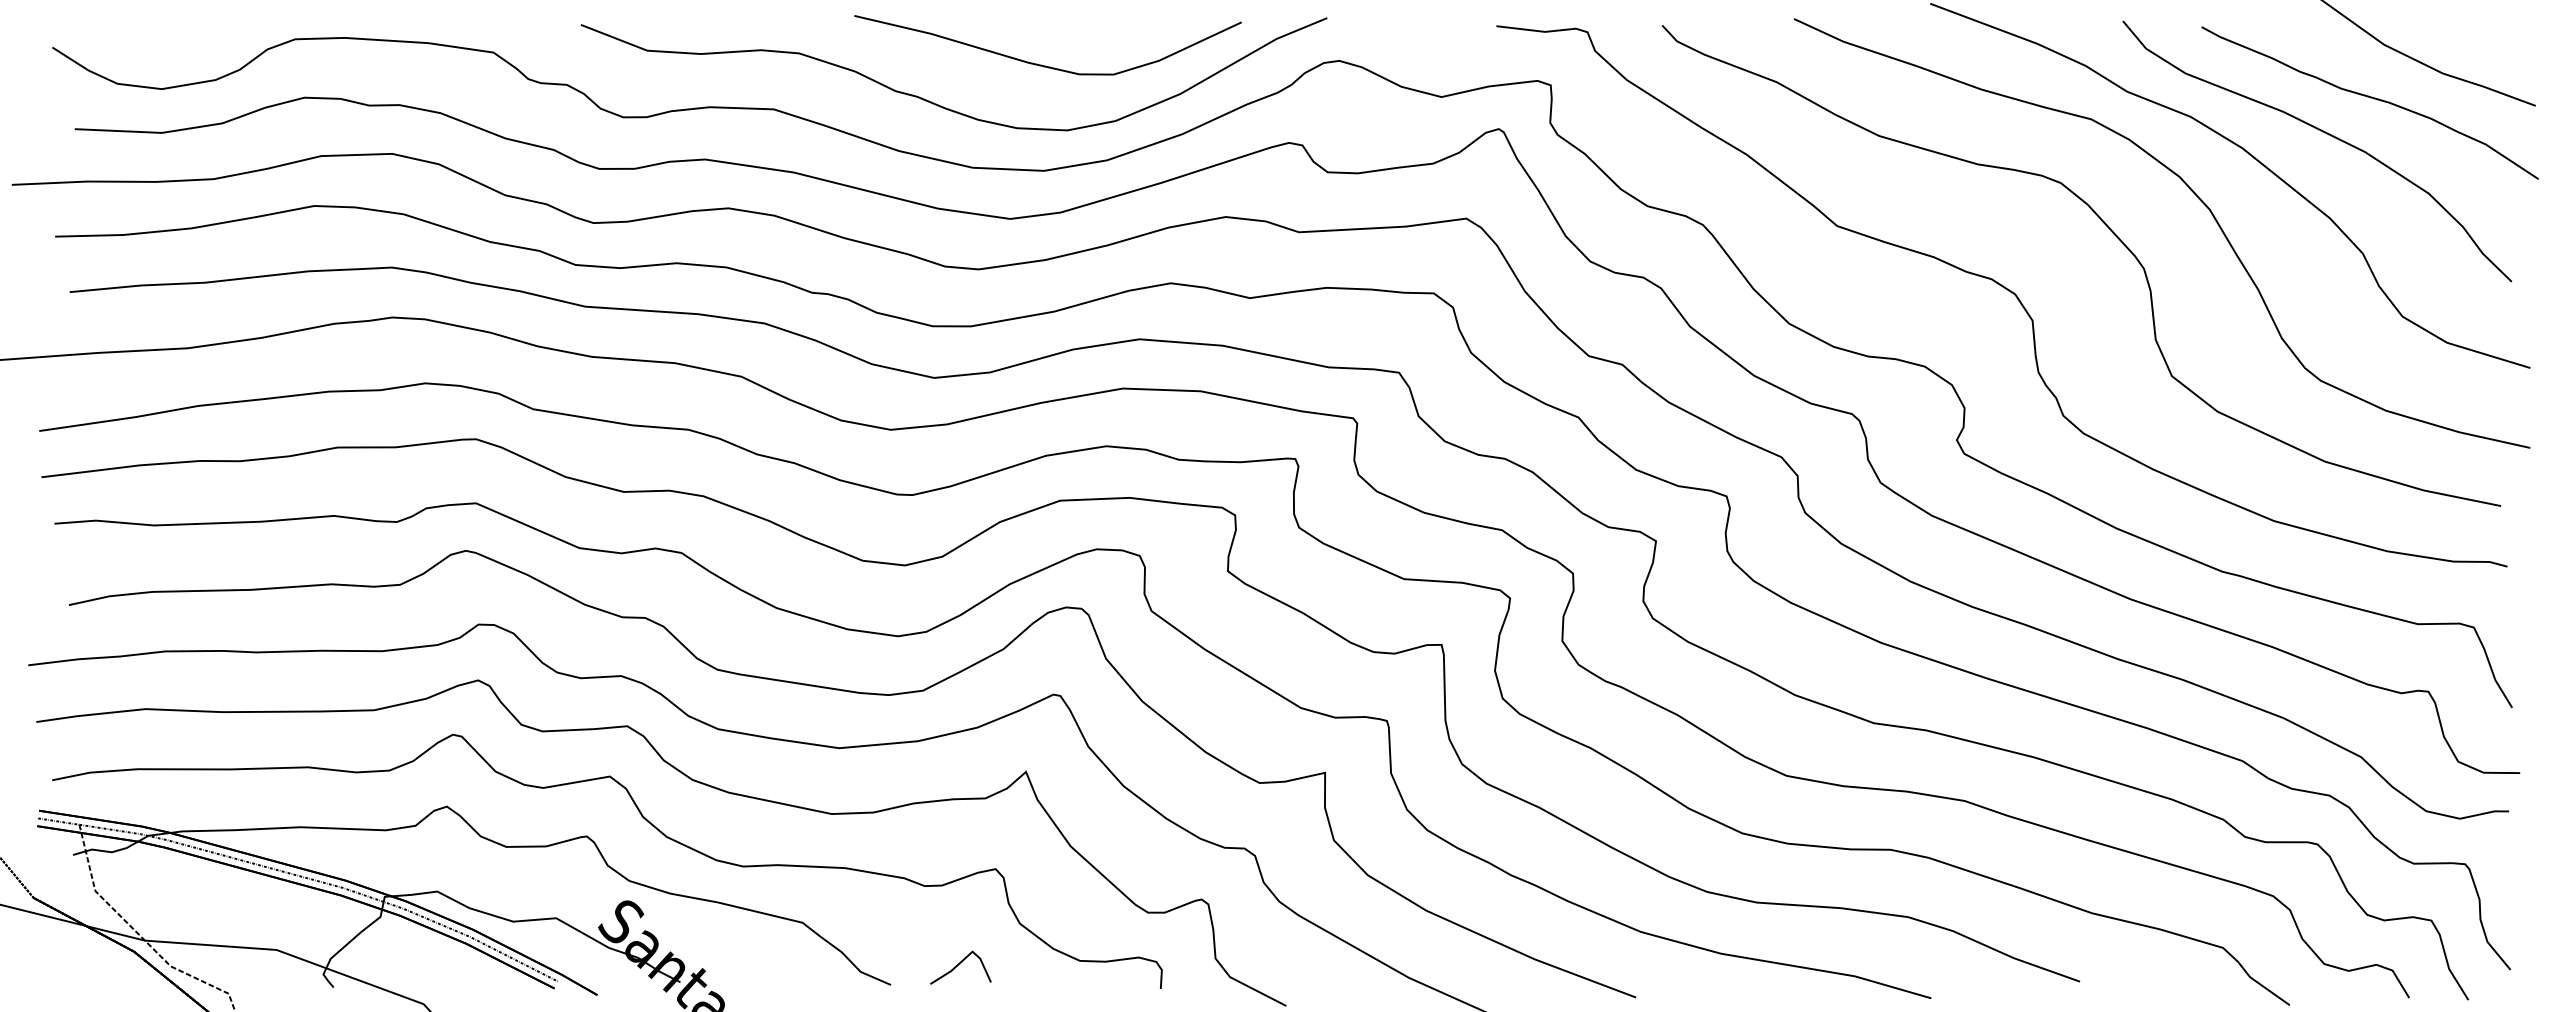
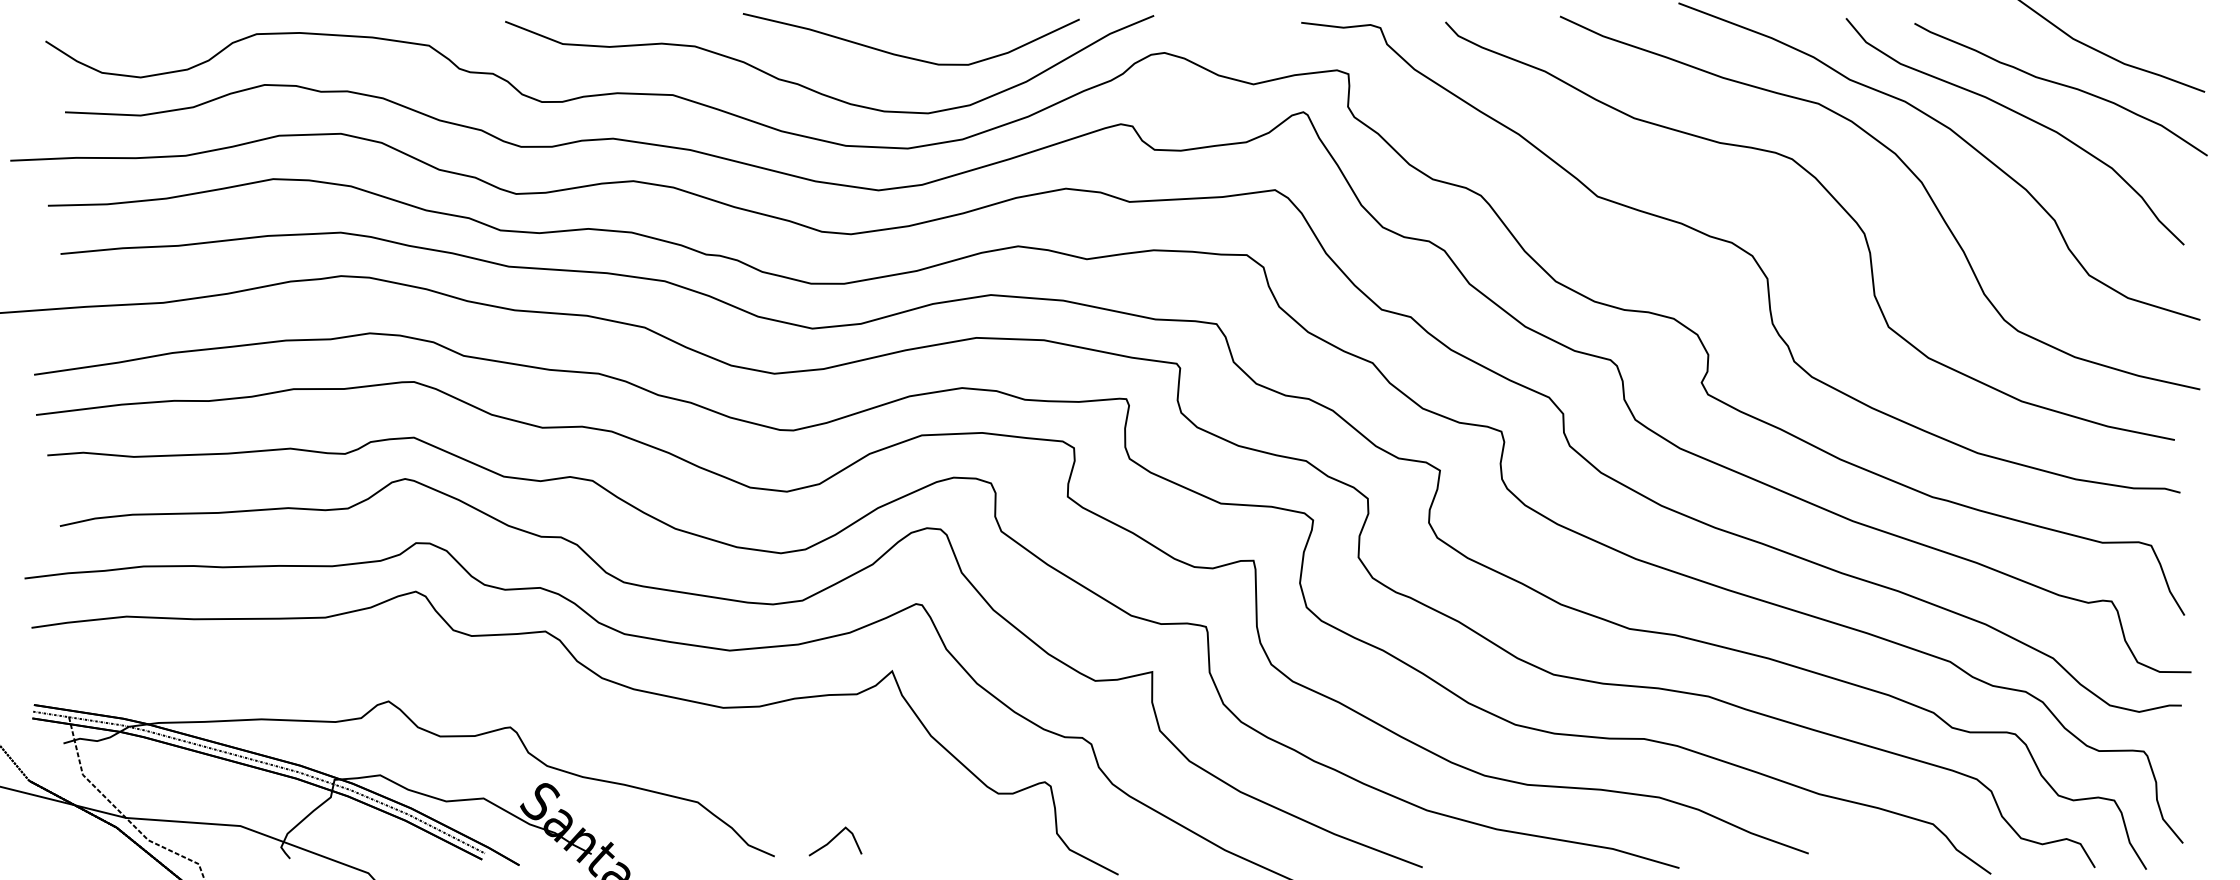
part: (646, 821) -> (562, 714), removed

